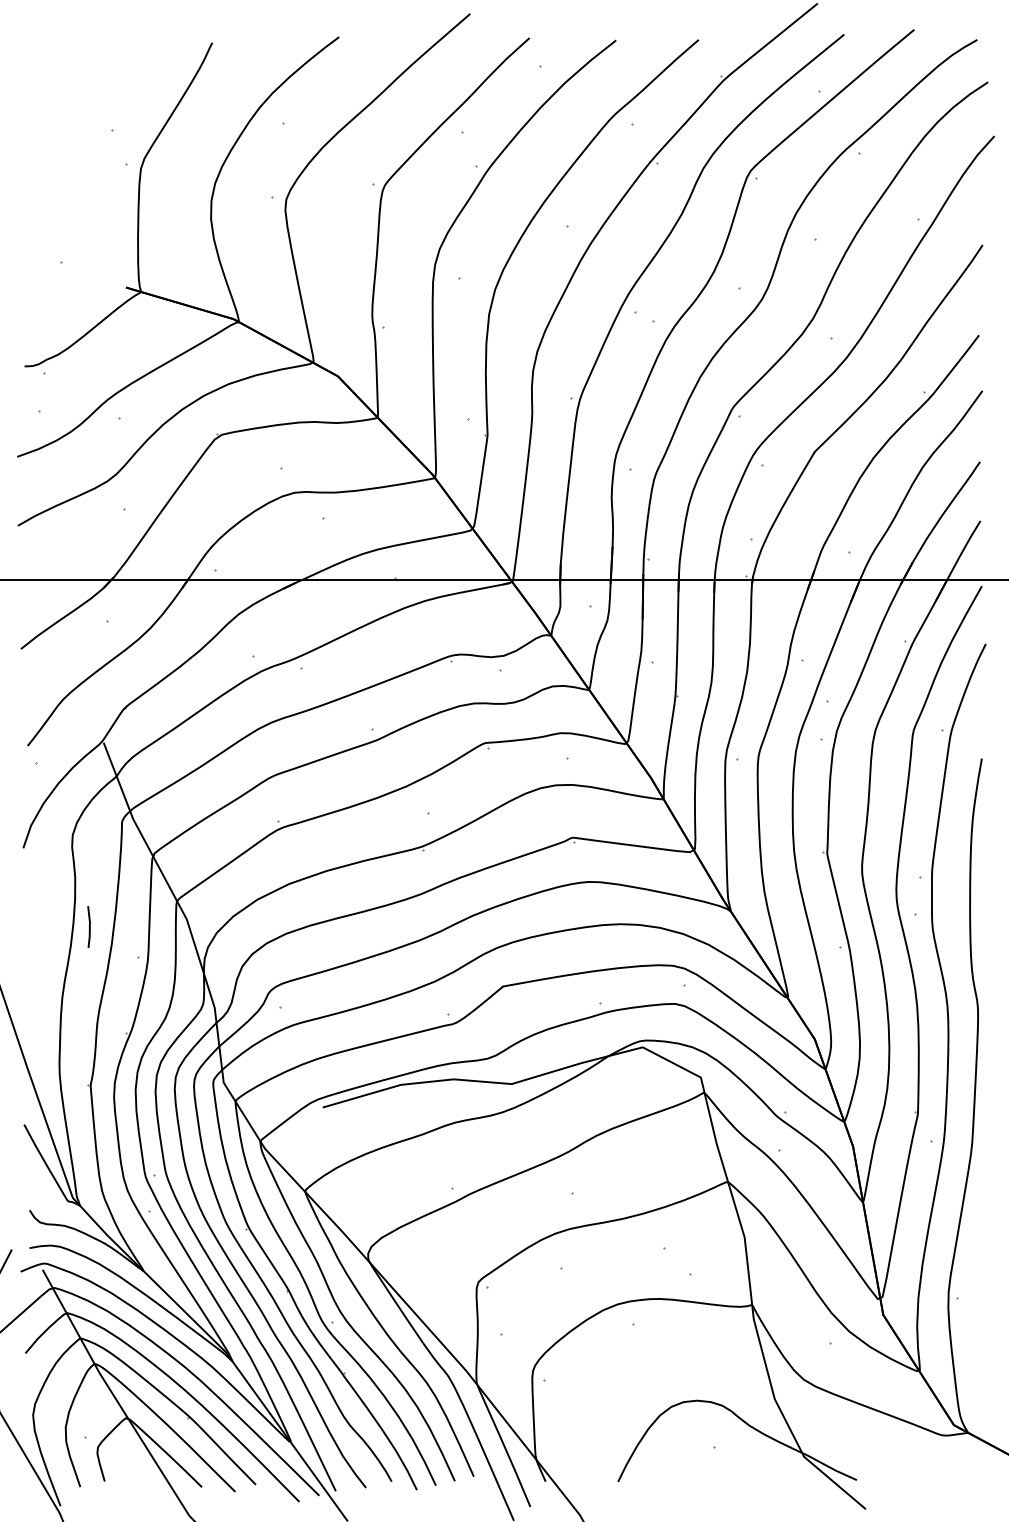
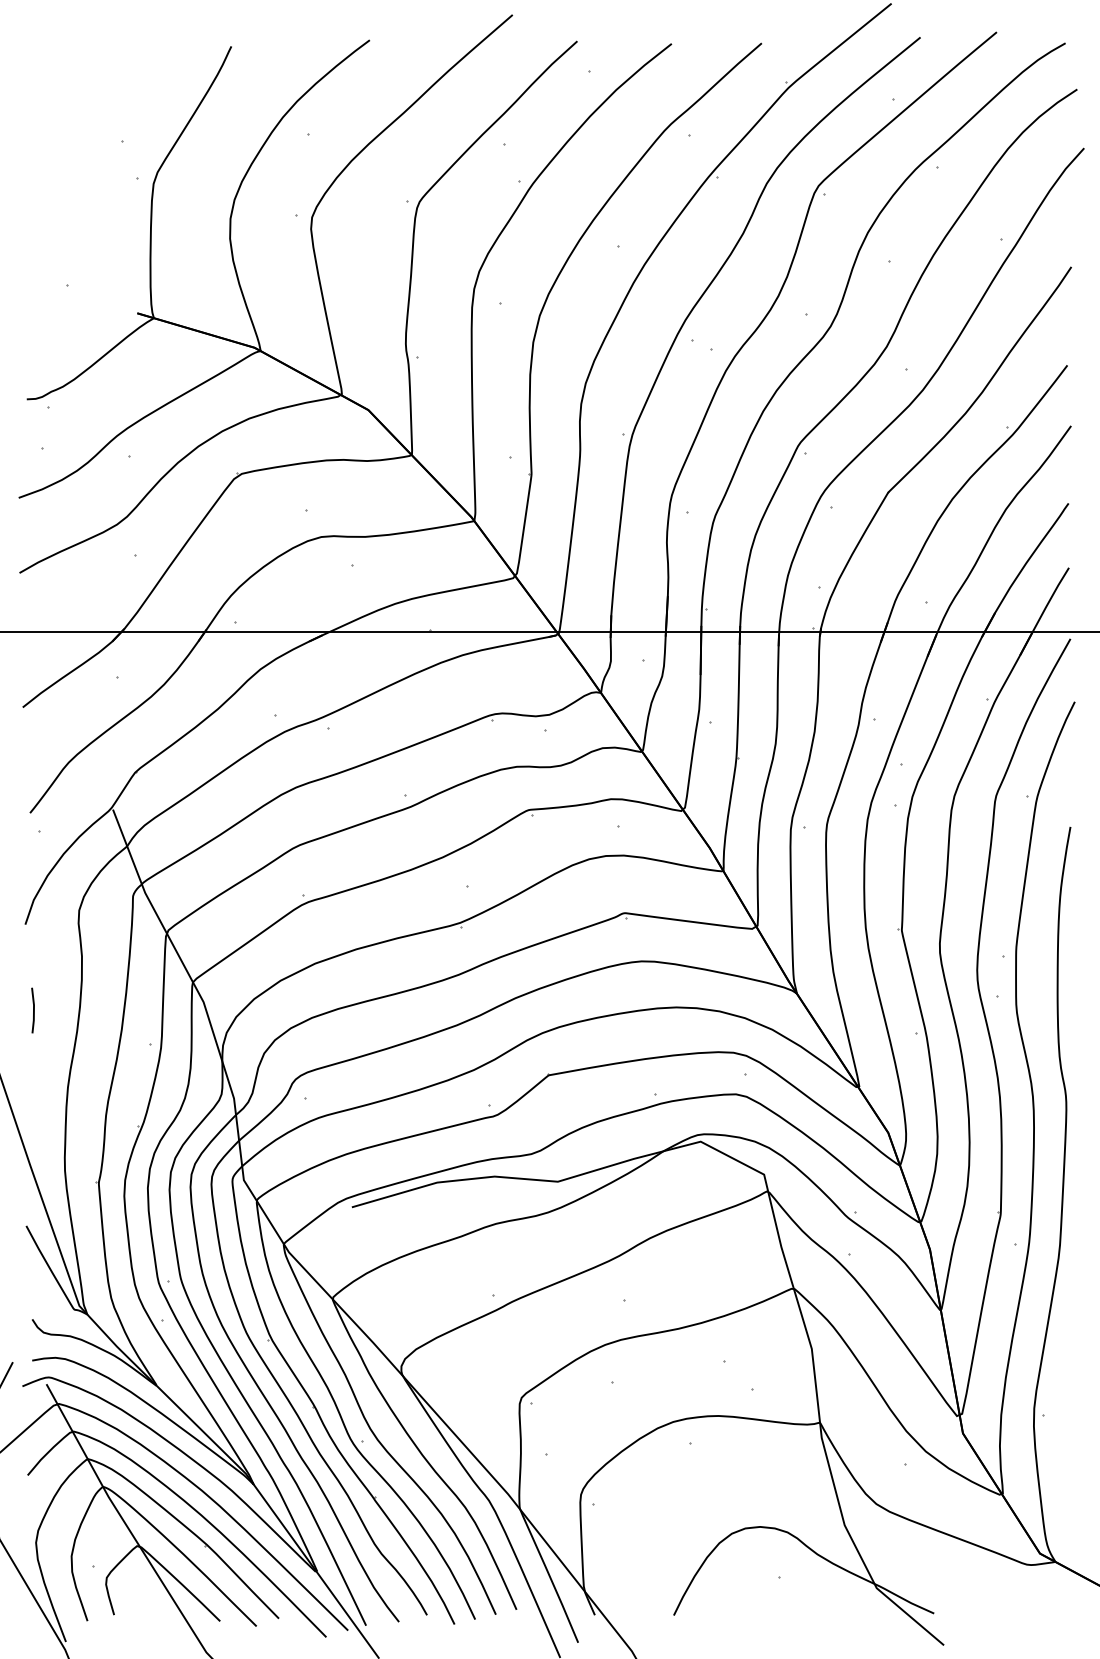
line: (89, 927) -> (33, 1010), moved

